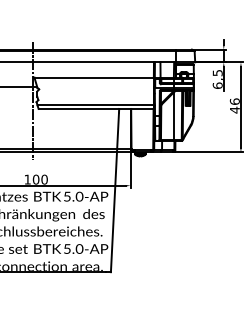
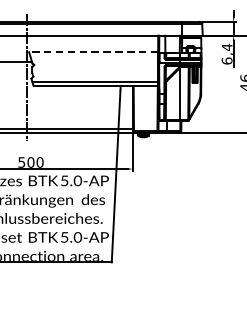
text: (217, 72) -> (226, 46), 6,5 -> 6,4
line: (94, 77) -> (94, 52), solid -> dashed
text: (27, 179) -> (21, 162), 100 -> 500

